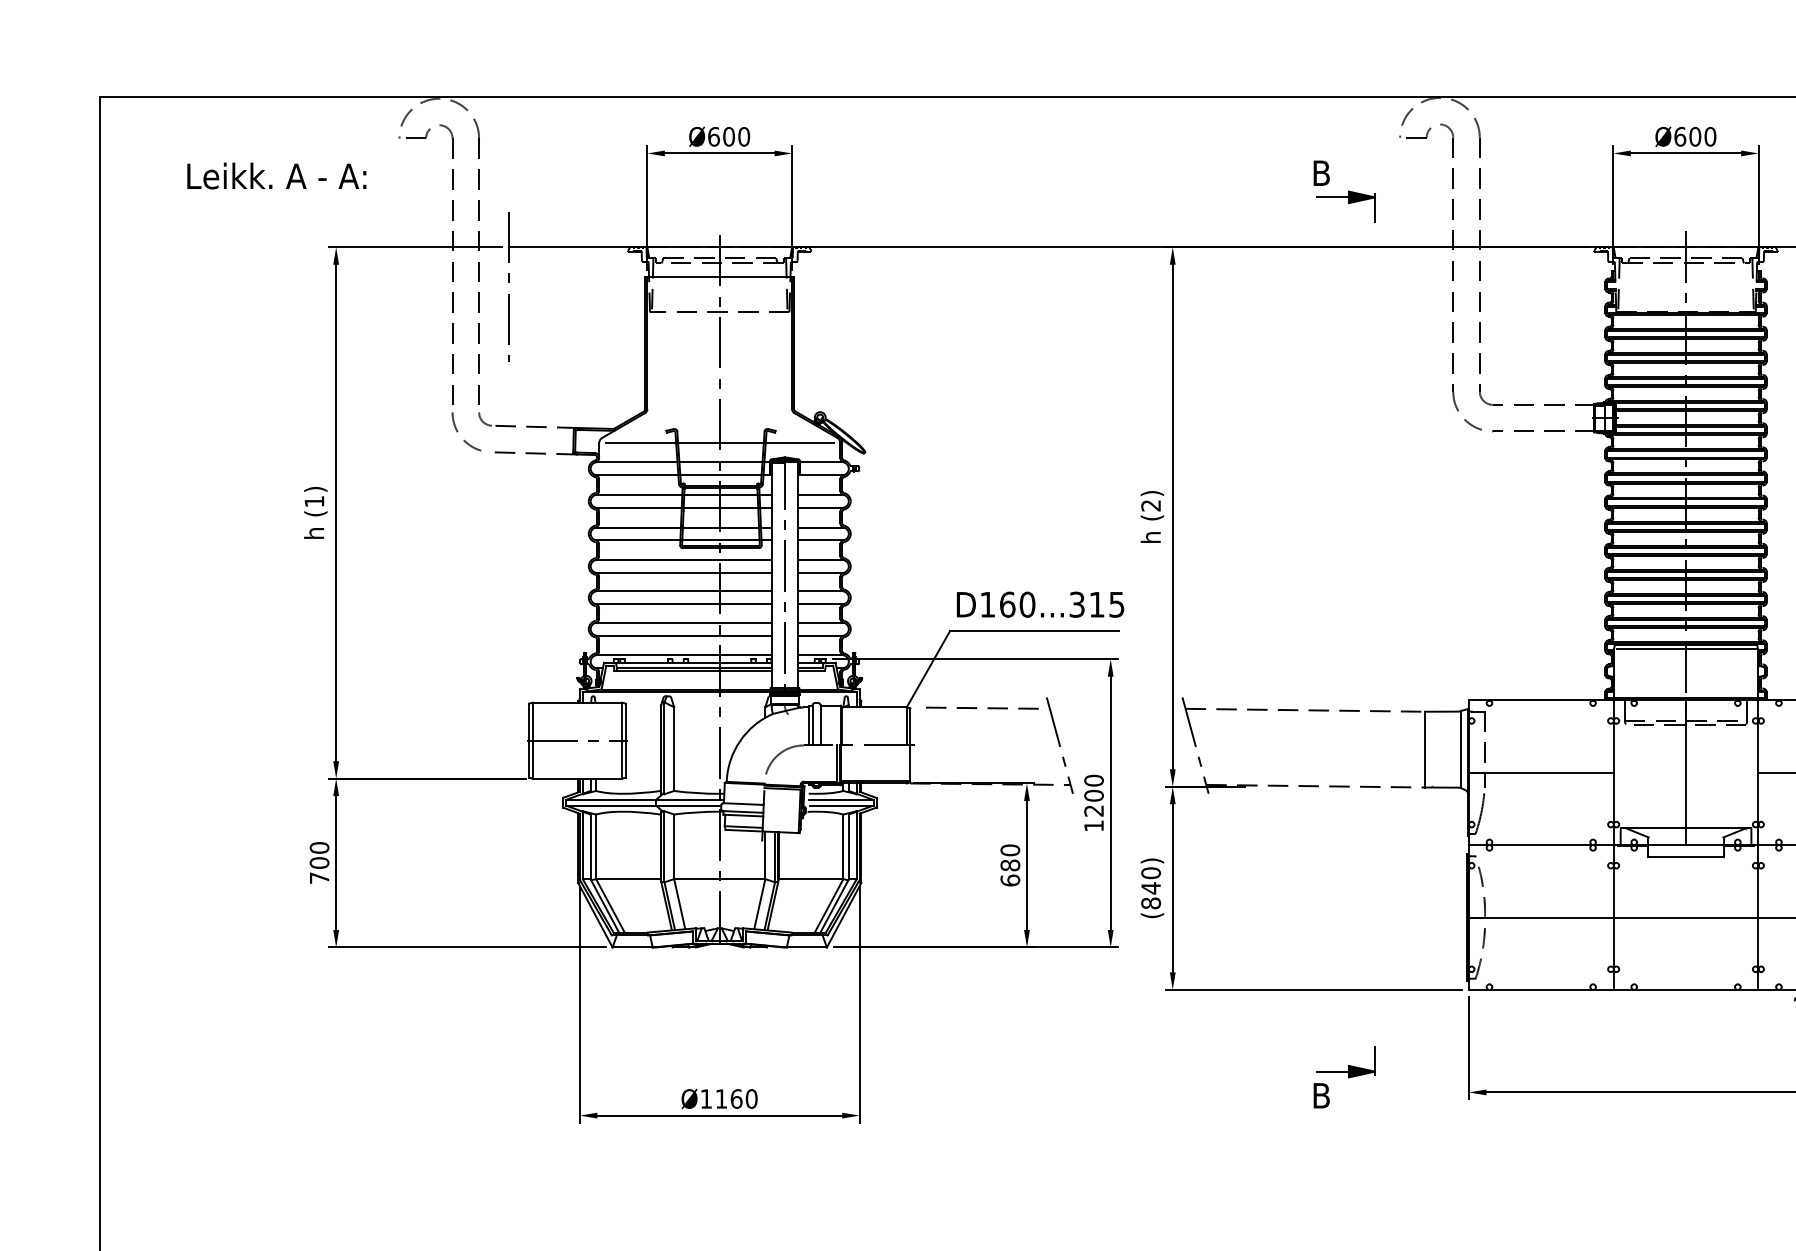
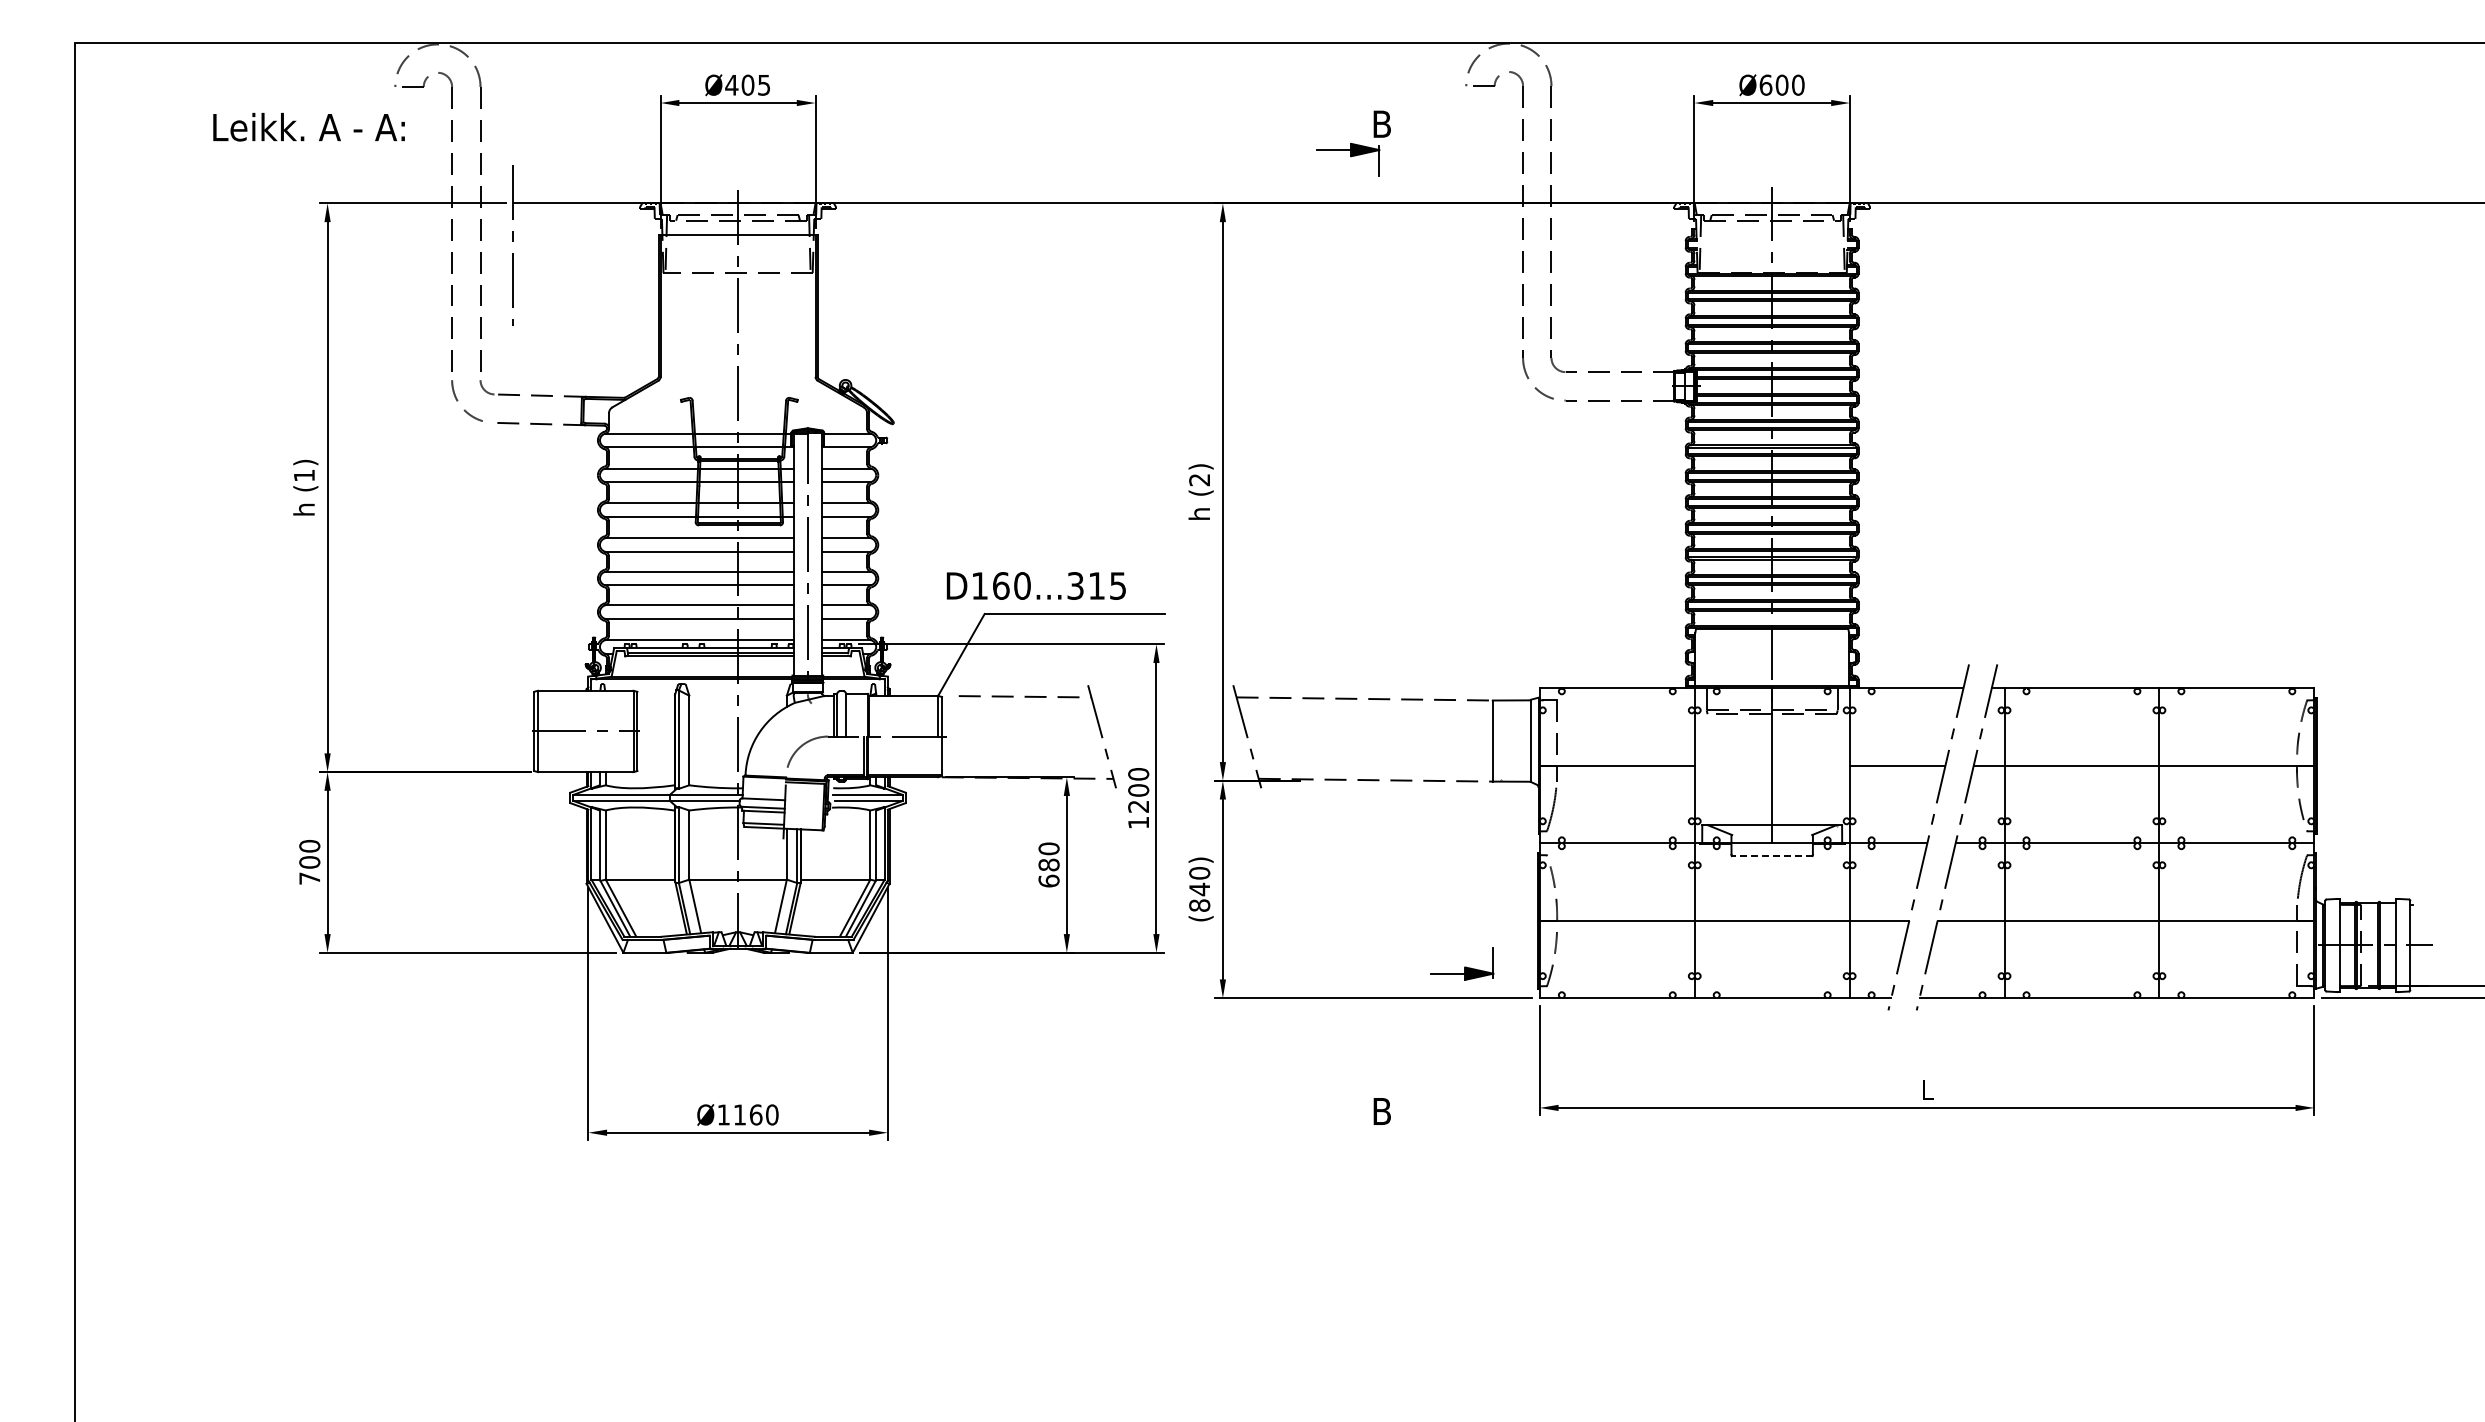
text: (728, 136) -> (747, 84), Ø600 -> Ø405
text: (276, 175) -> (308, 126), moved
part: (1346, 206) -> (1348, 159), moved
line: (719, 443) -> (737, 413), removed
text: (1039, 604) -> (1035, 585), moved
line: (1685, 649) -> (1771, 633), removed
line: (1685, 857) -> (1771, 856), solid -> dashed
part: (1346, 1062) -> (1462, 963), moved

